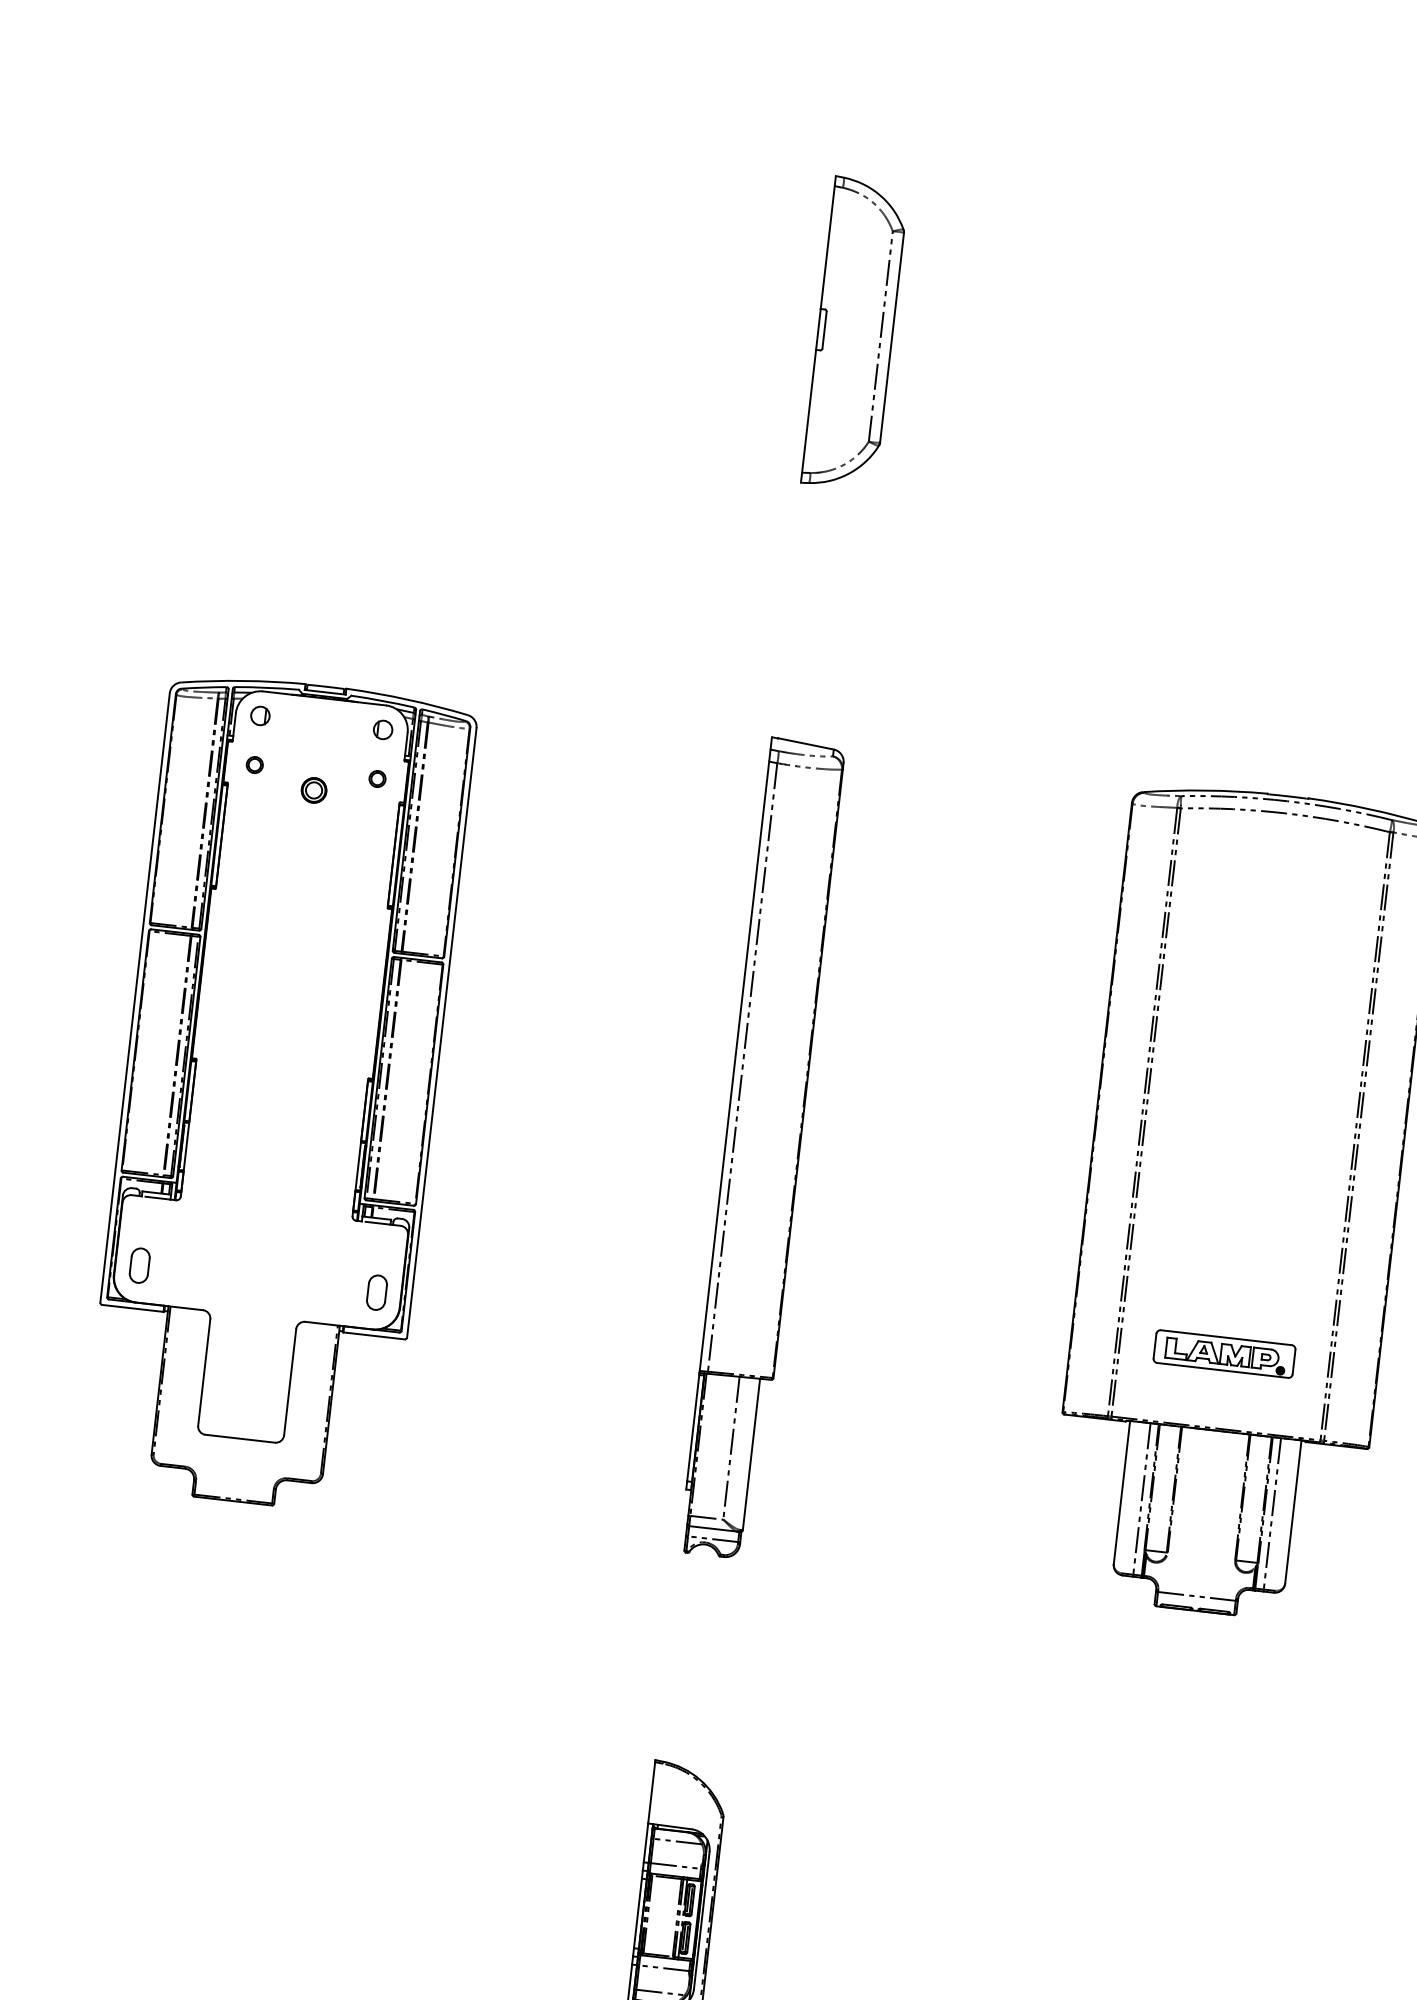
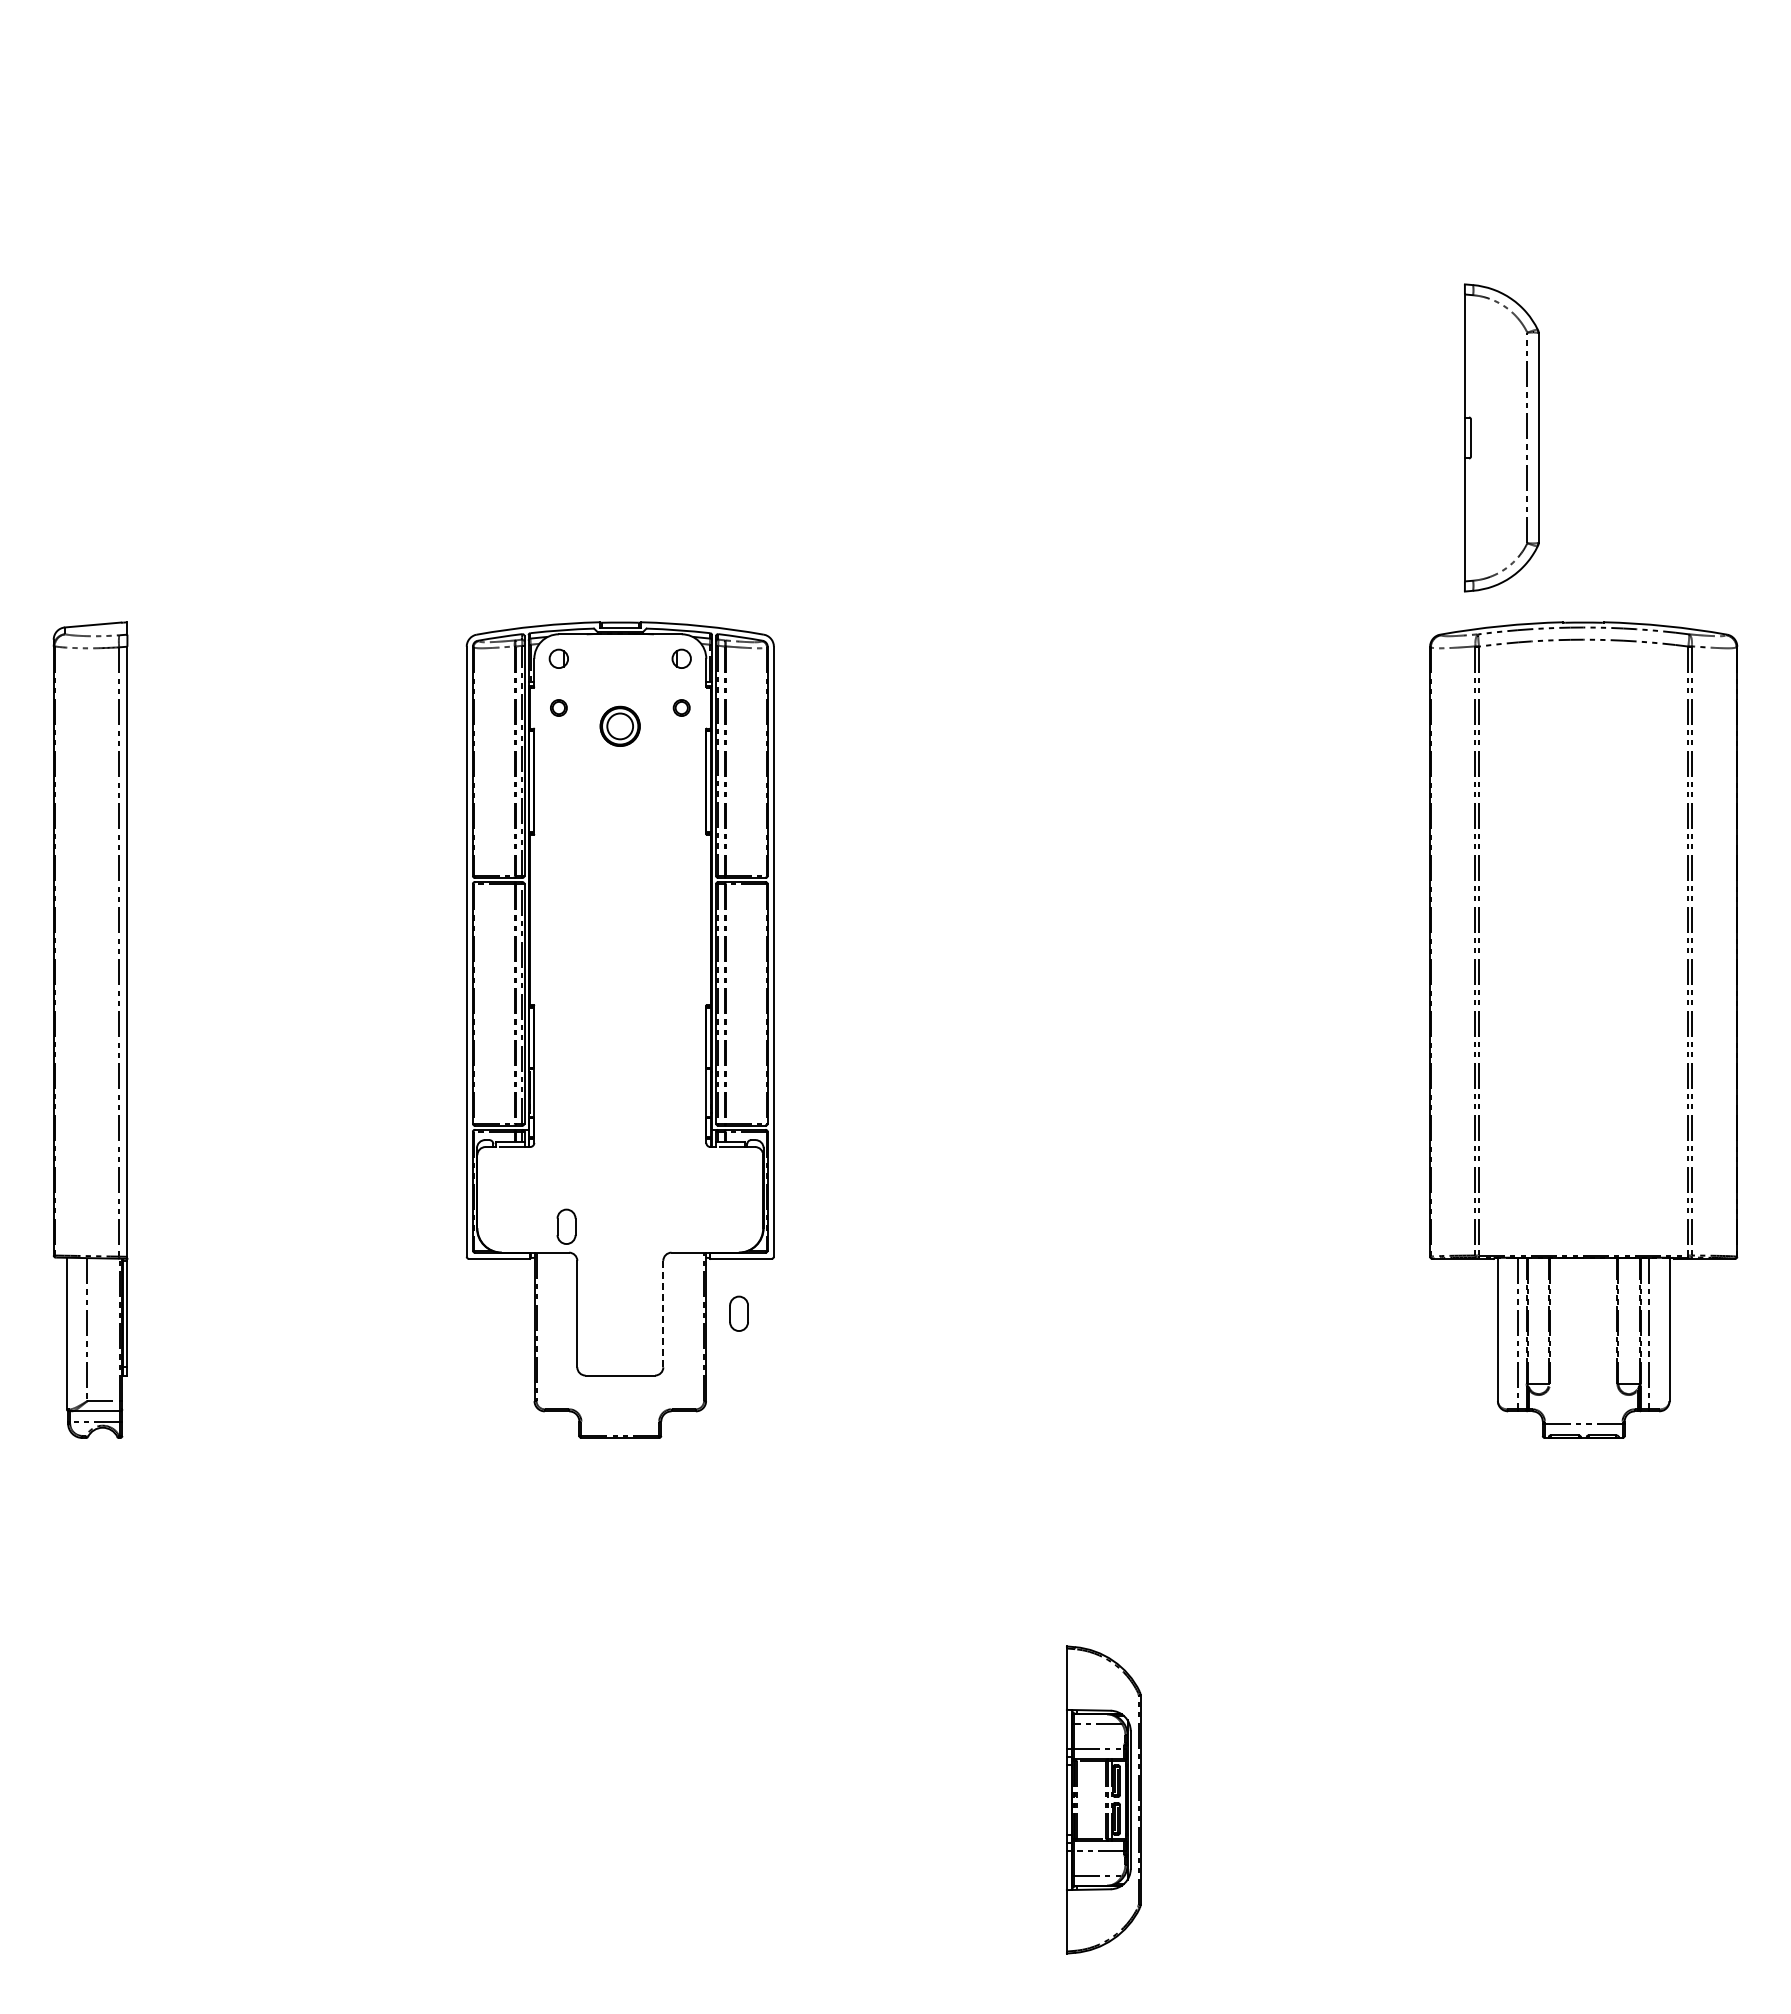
part: (855, 333) -> (1501, 437), moved
part: (314, 790) -> (620, 726), size x1.6
part: (762, 1148) -> (1103, 1029), removed
part: (139, 1265) -> (566, 1226), moved
part: (376, 1292) -> (738, 1313), moved
part: (1224, 1353) -> (1583, 1180), removed
line: (290, 1381) -> (663, 1313), solid -> dashed

